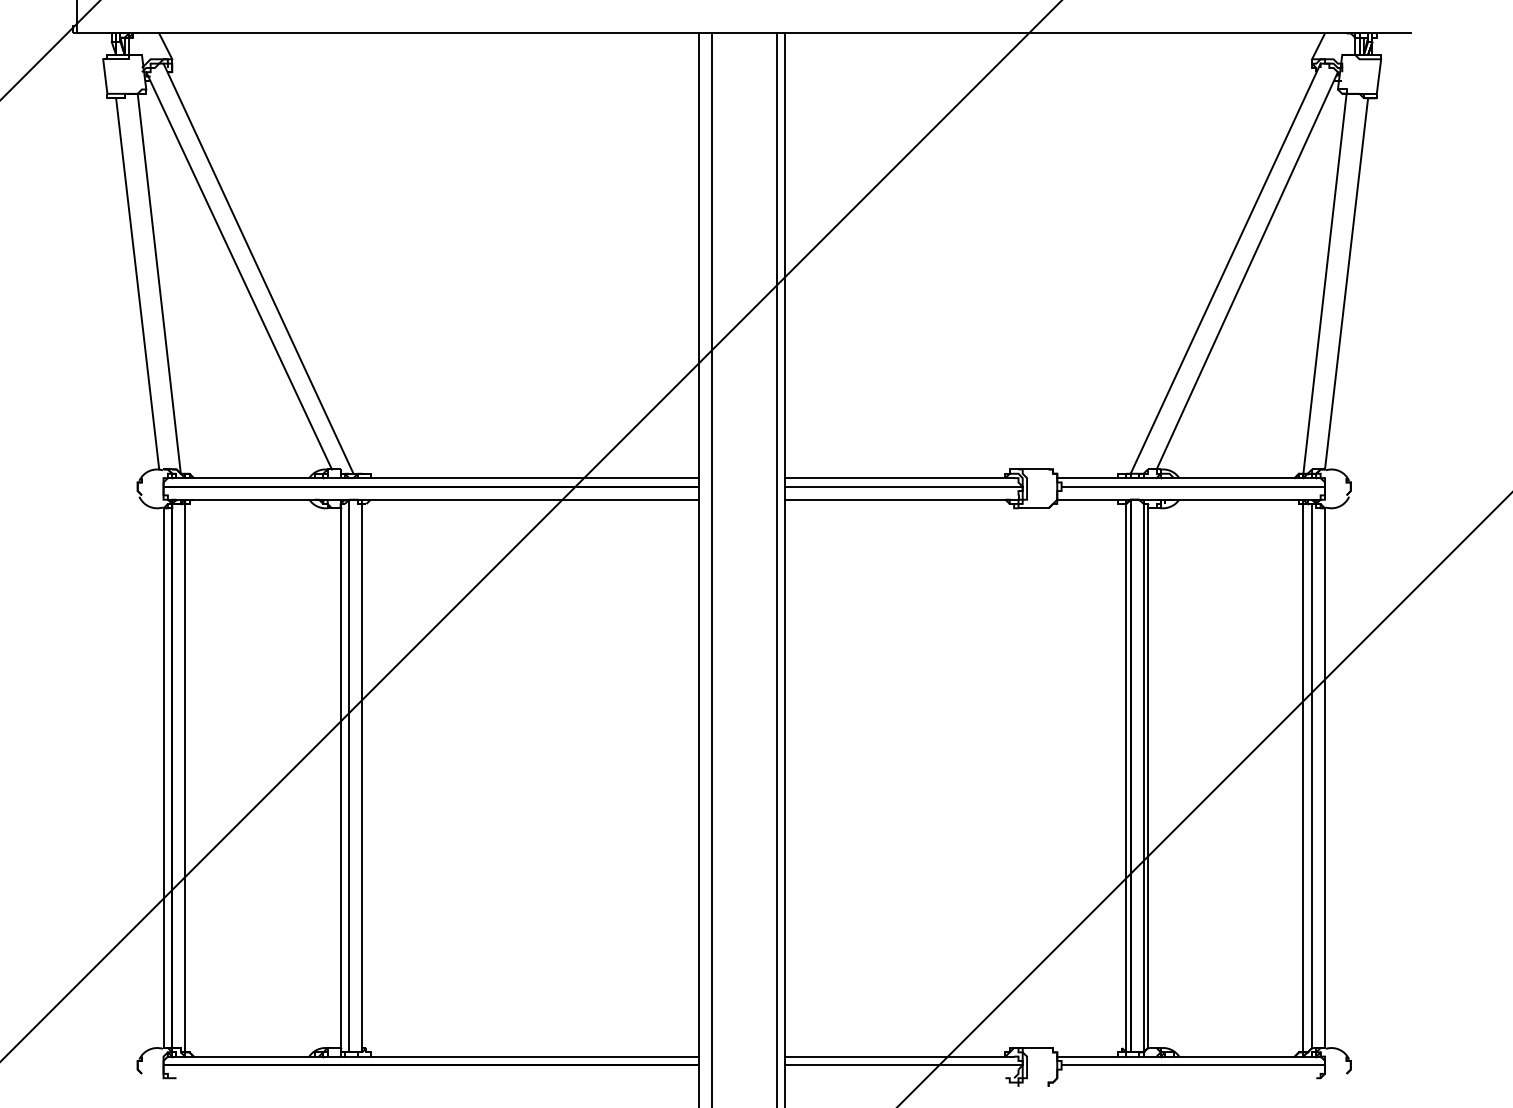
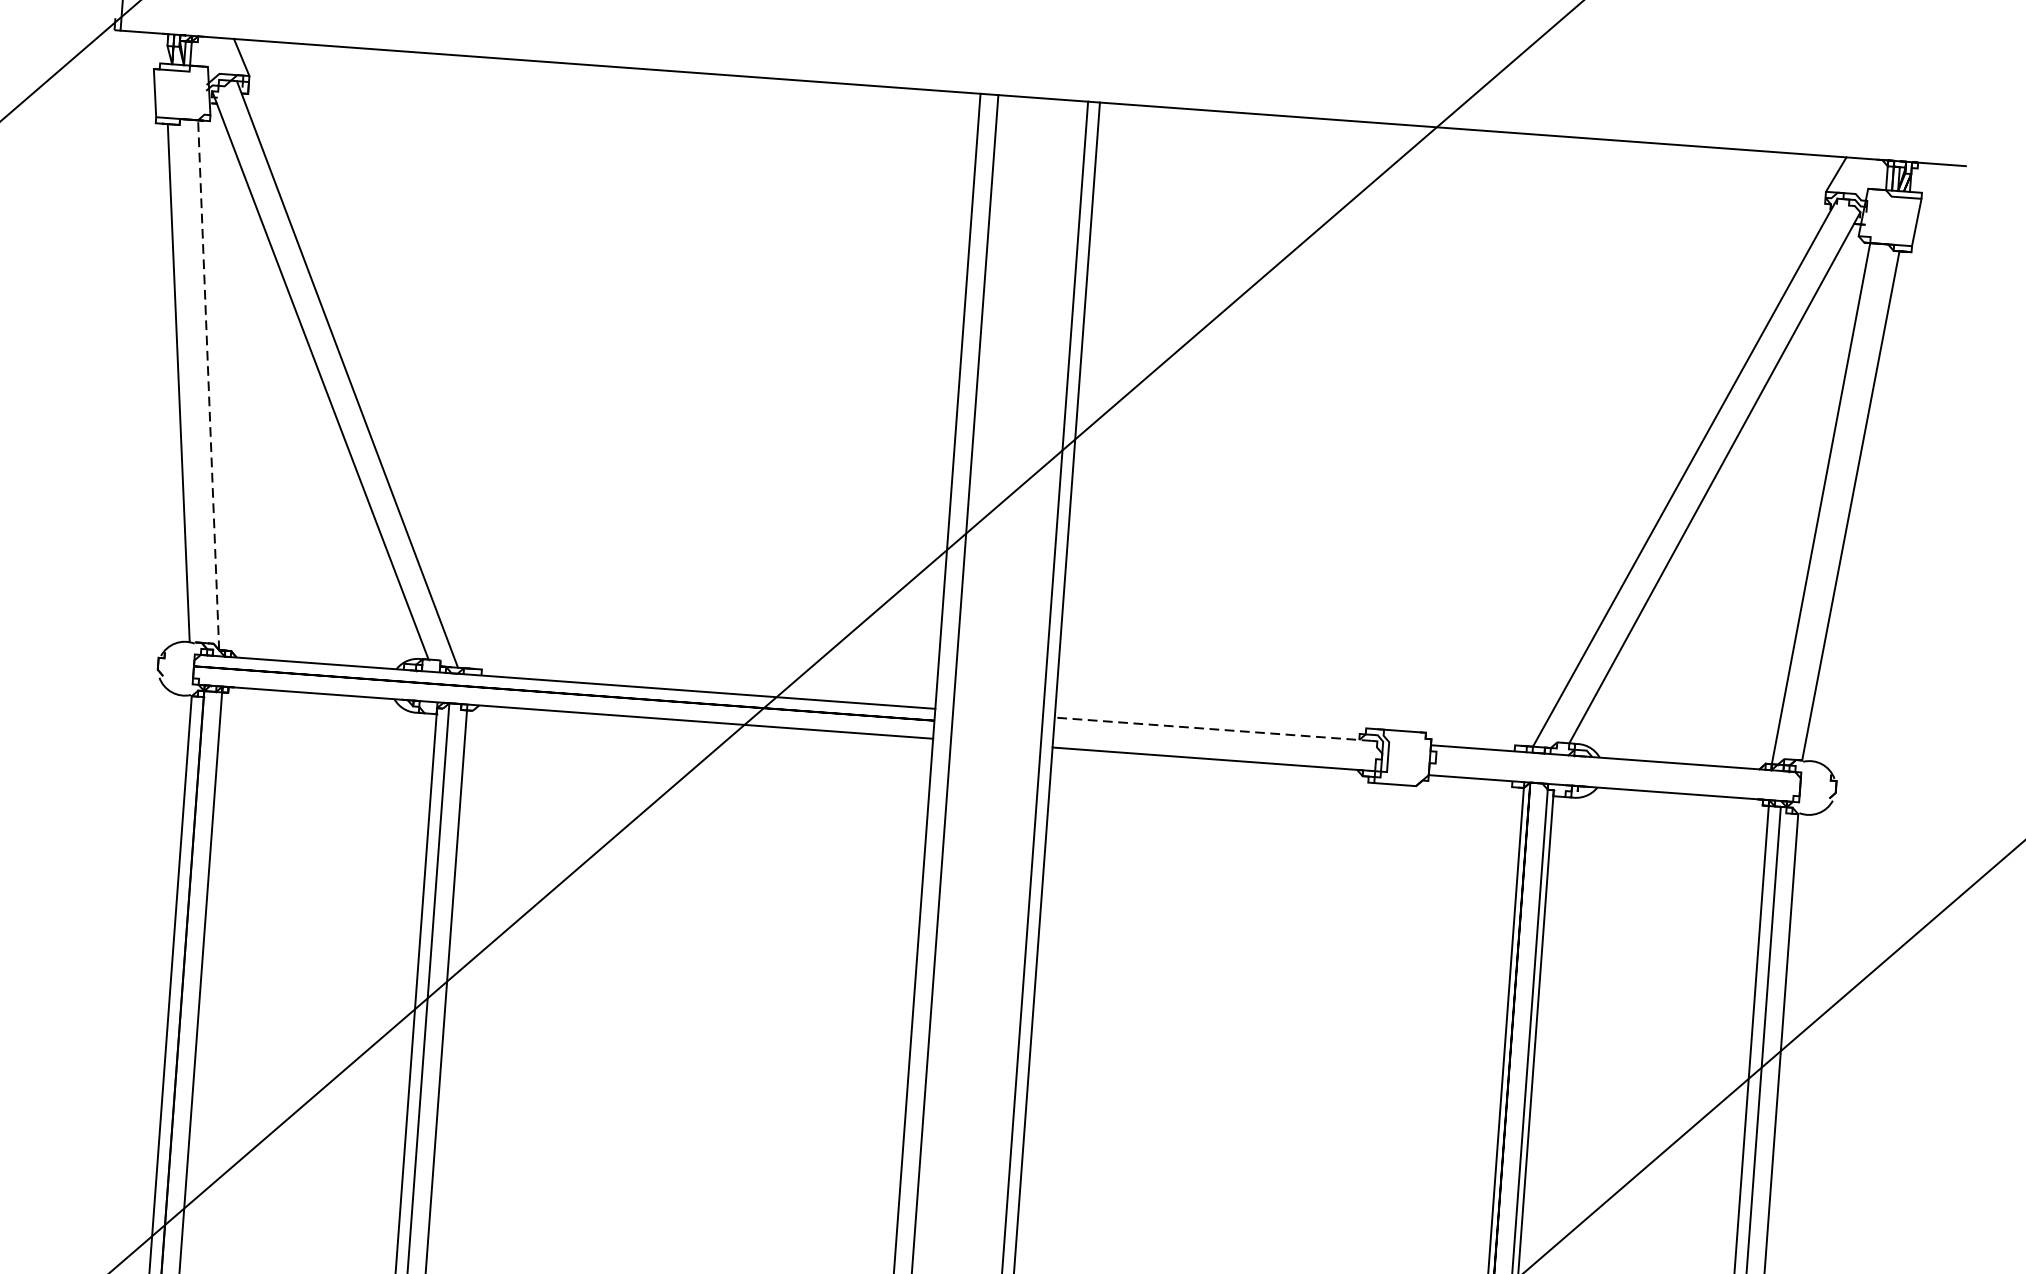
line: (159, 283) -> (208, 384), solid -> dashed
line: (899, 478) -> (1212, 729), solid -> dashed
line: (903, 486) -> (1217, 741), removed
line: (1193, 486) -> (1618, 770), removed

